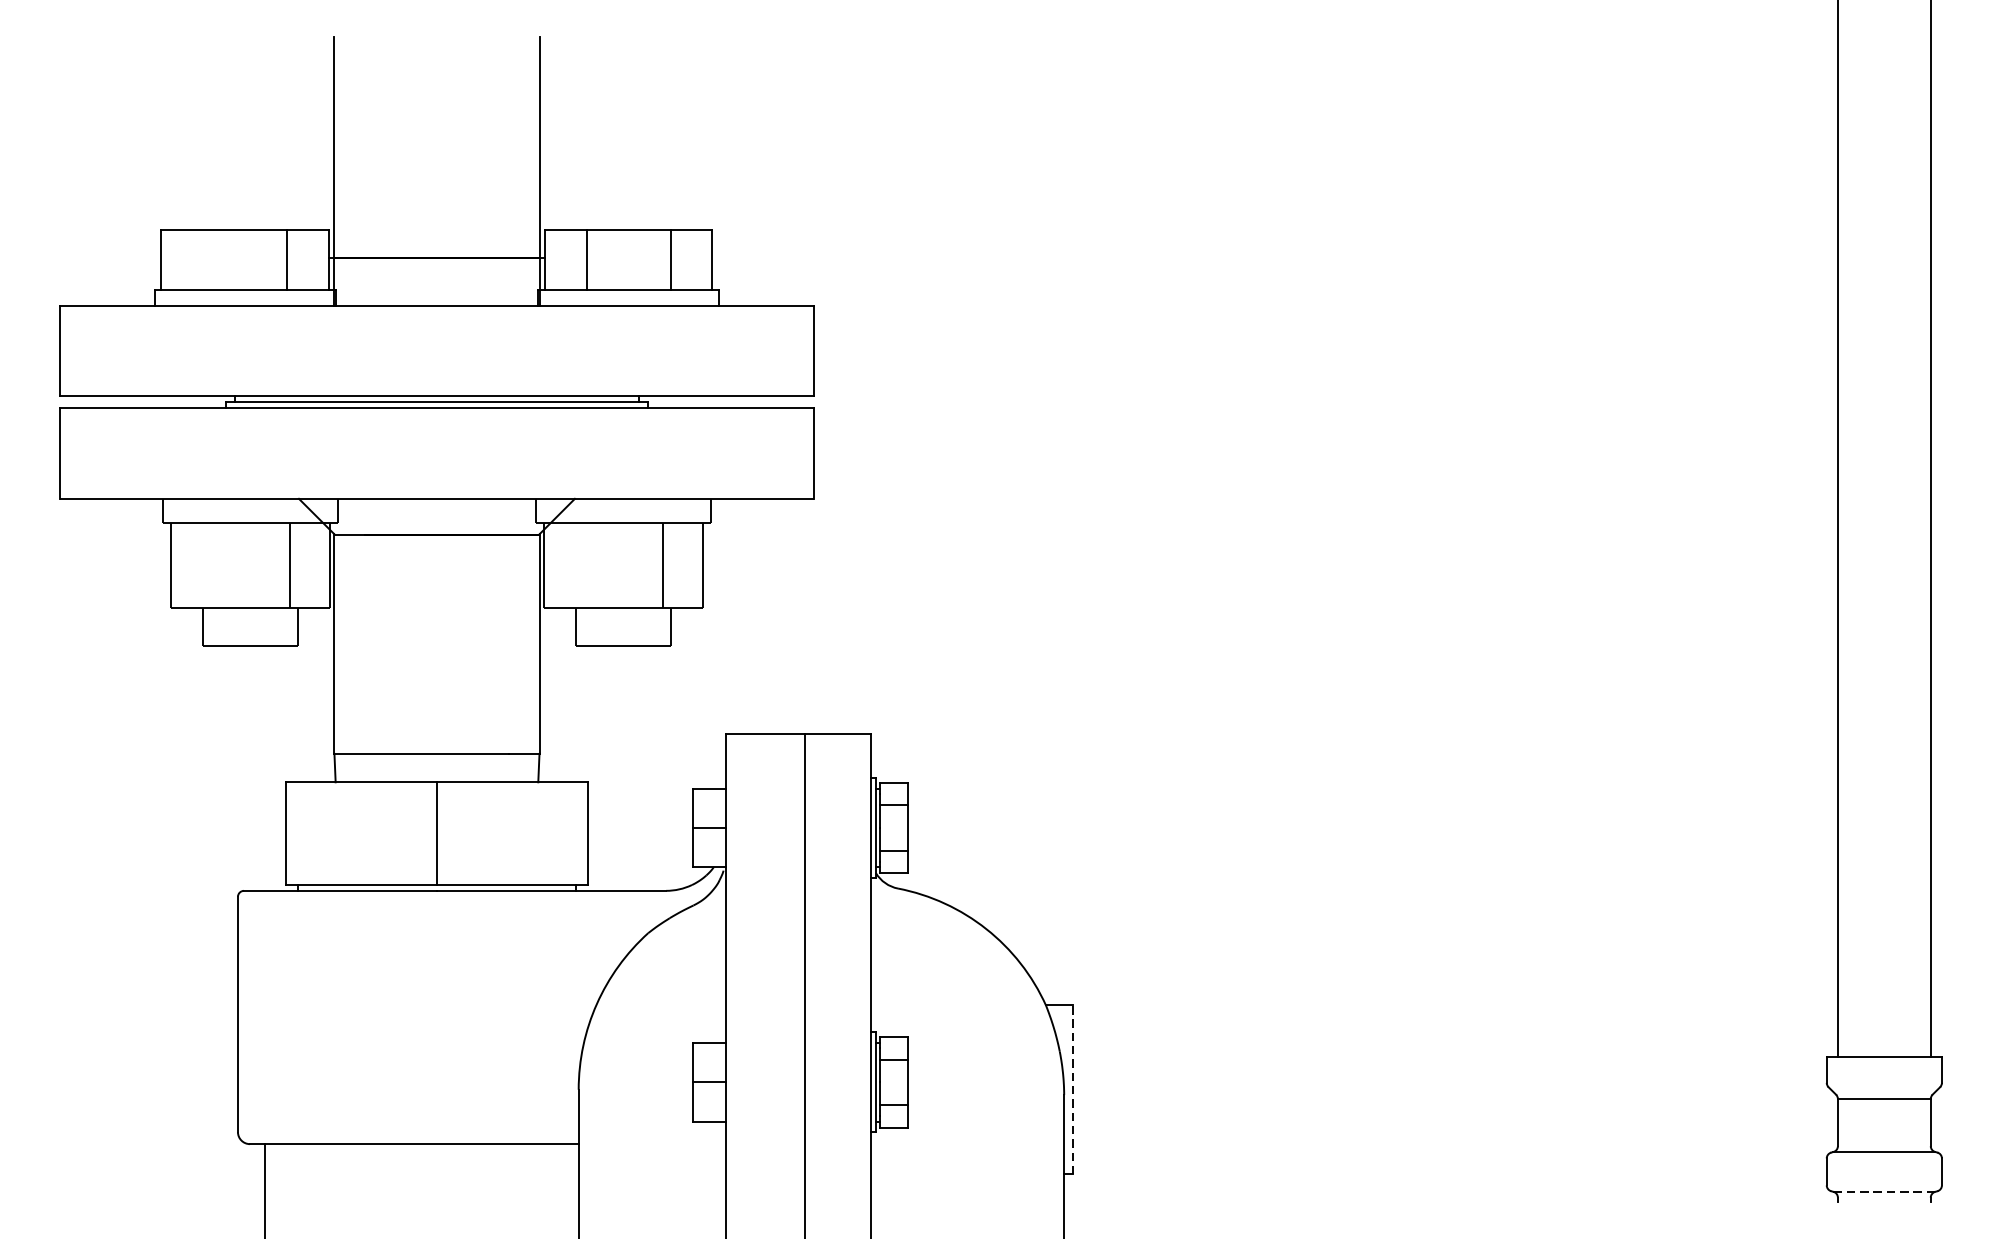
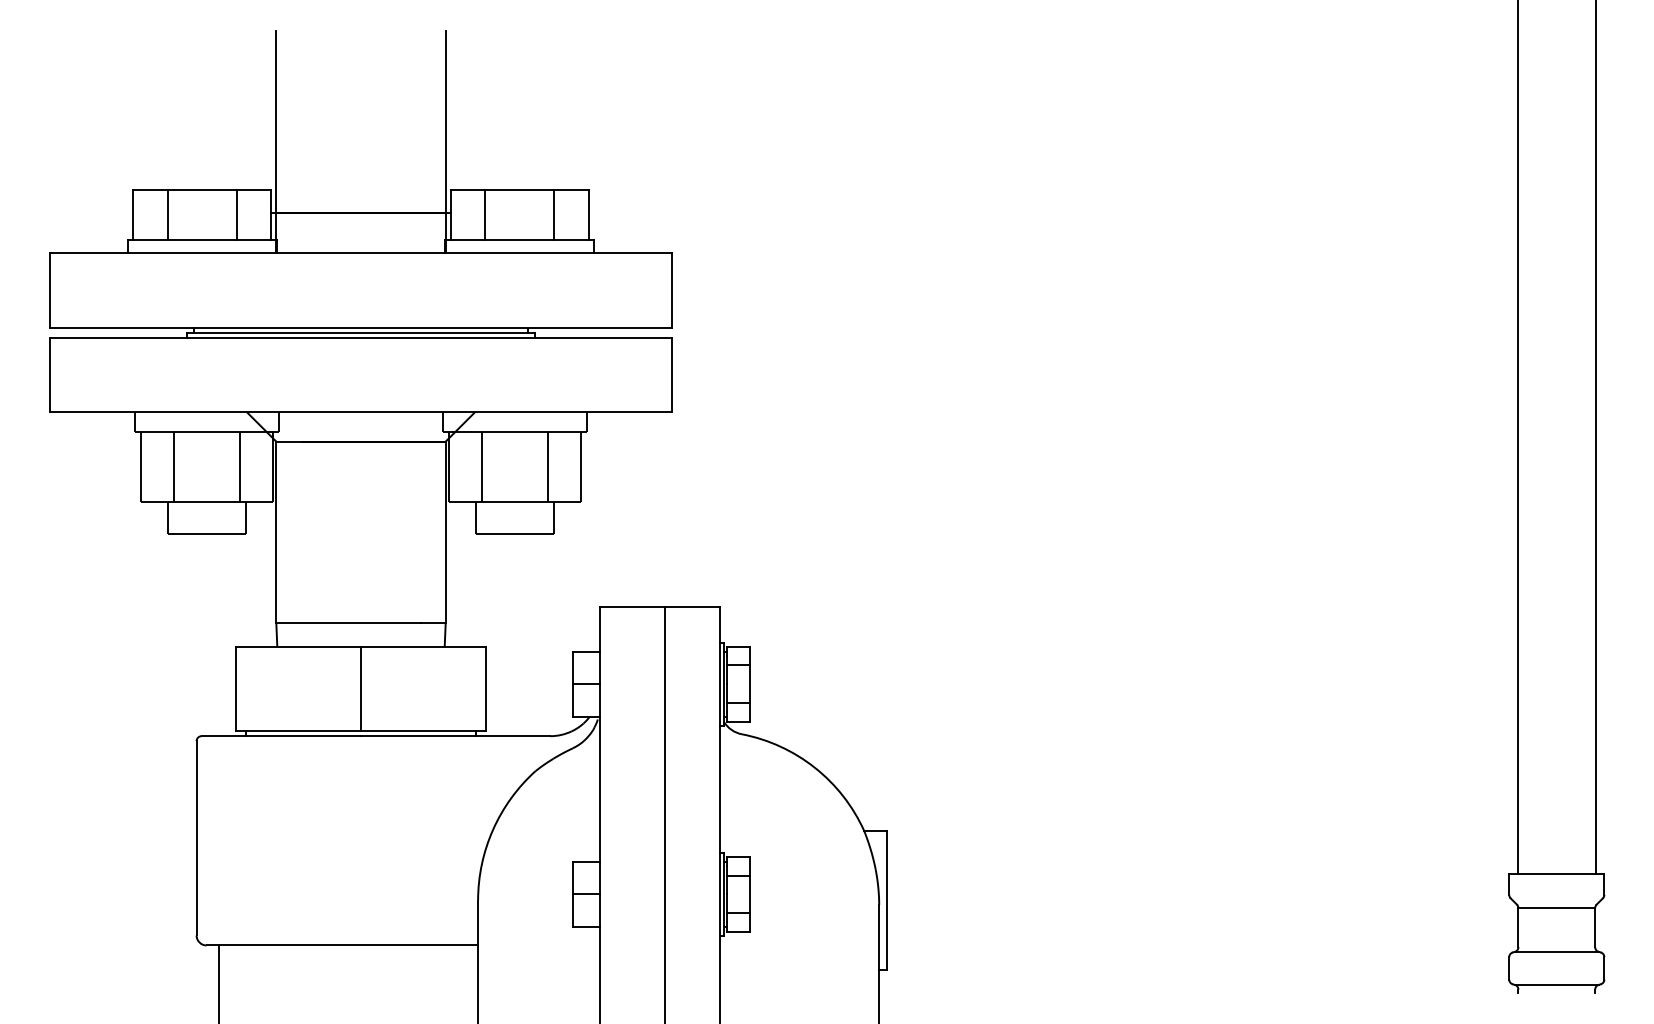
line: (202, 259) -> (167, 214), added
line: (211, 565) -> (174, 467), added
line: (584, 565) -> (482, 467), added
line: (1073, 1089) -> (886, 900), dashed -> solid
line: (1885, 1191) -> (1557, 984), dashed -> solid

